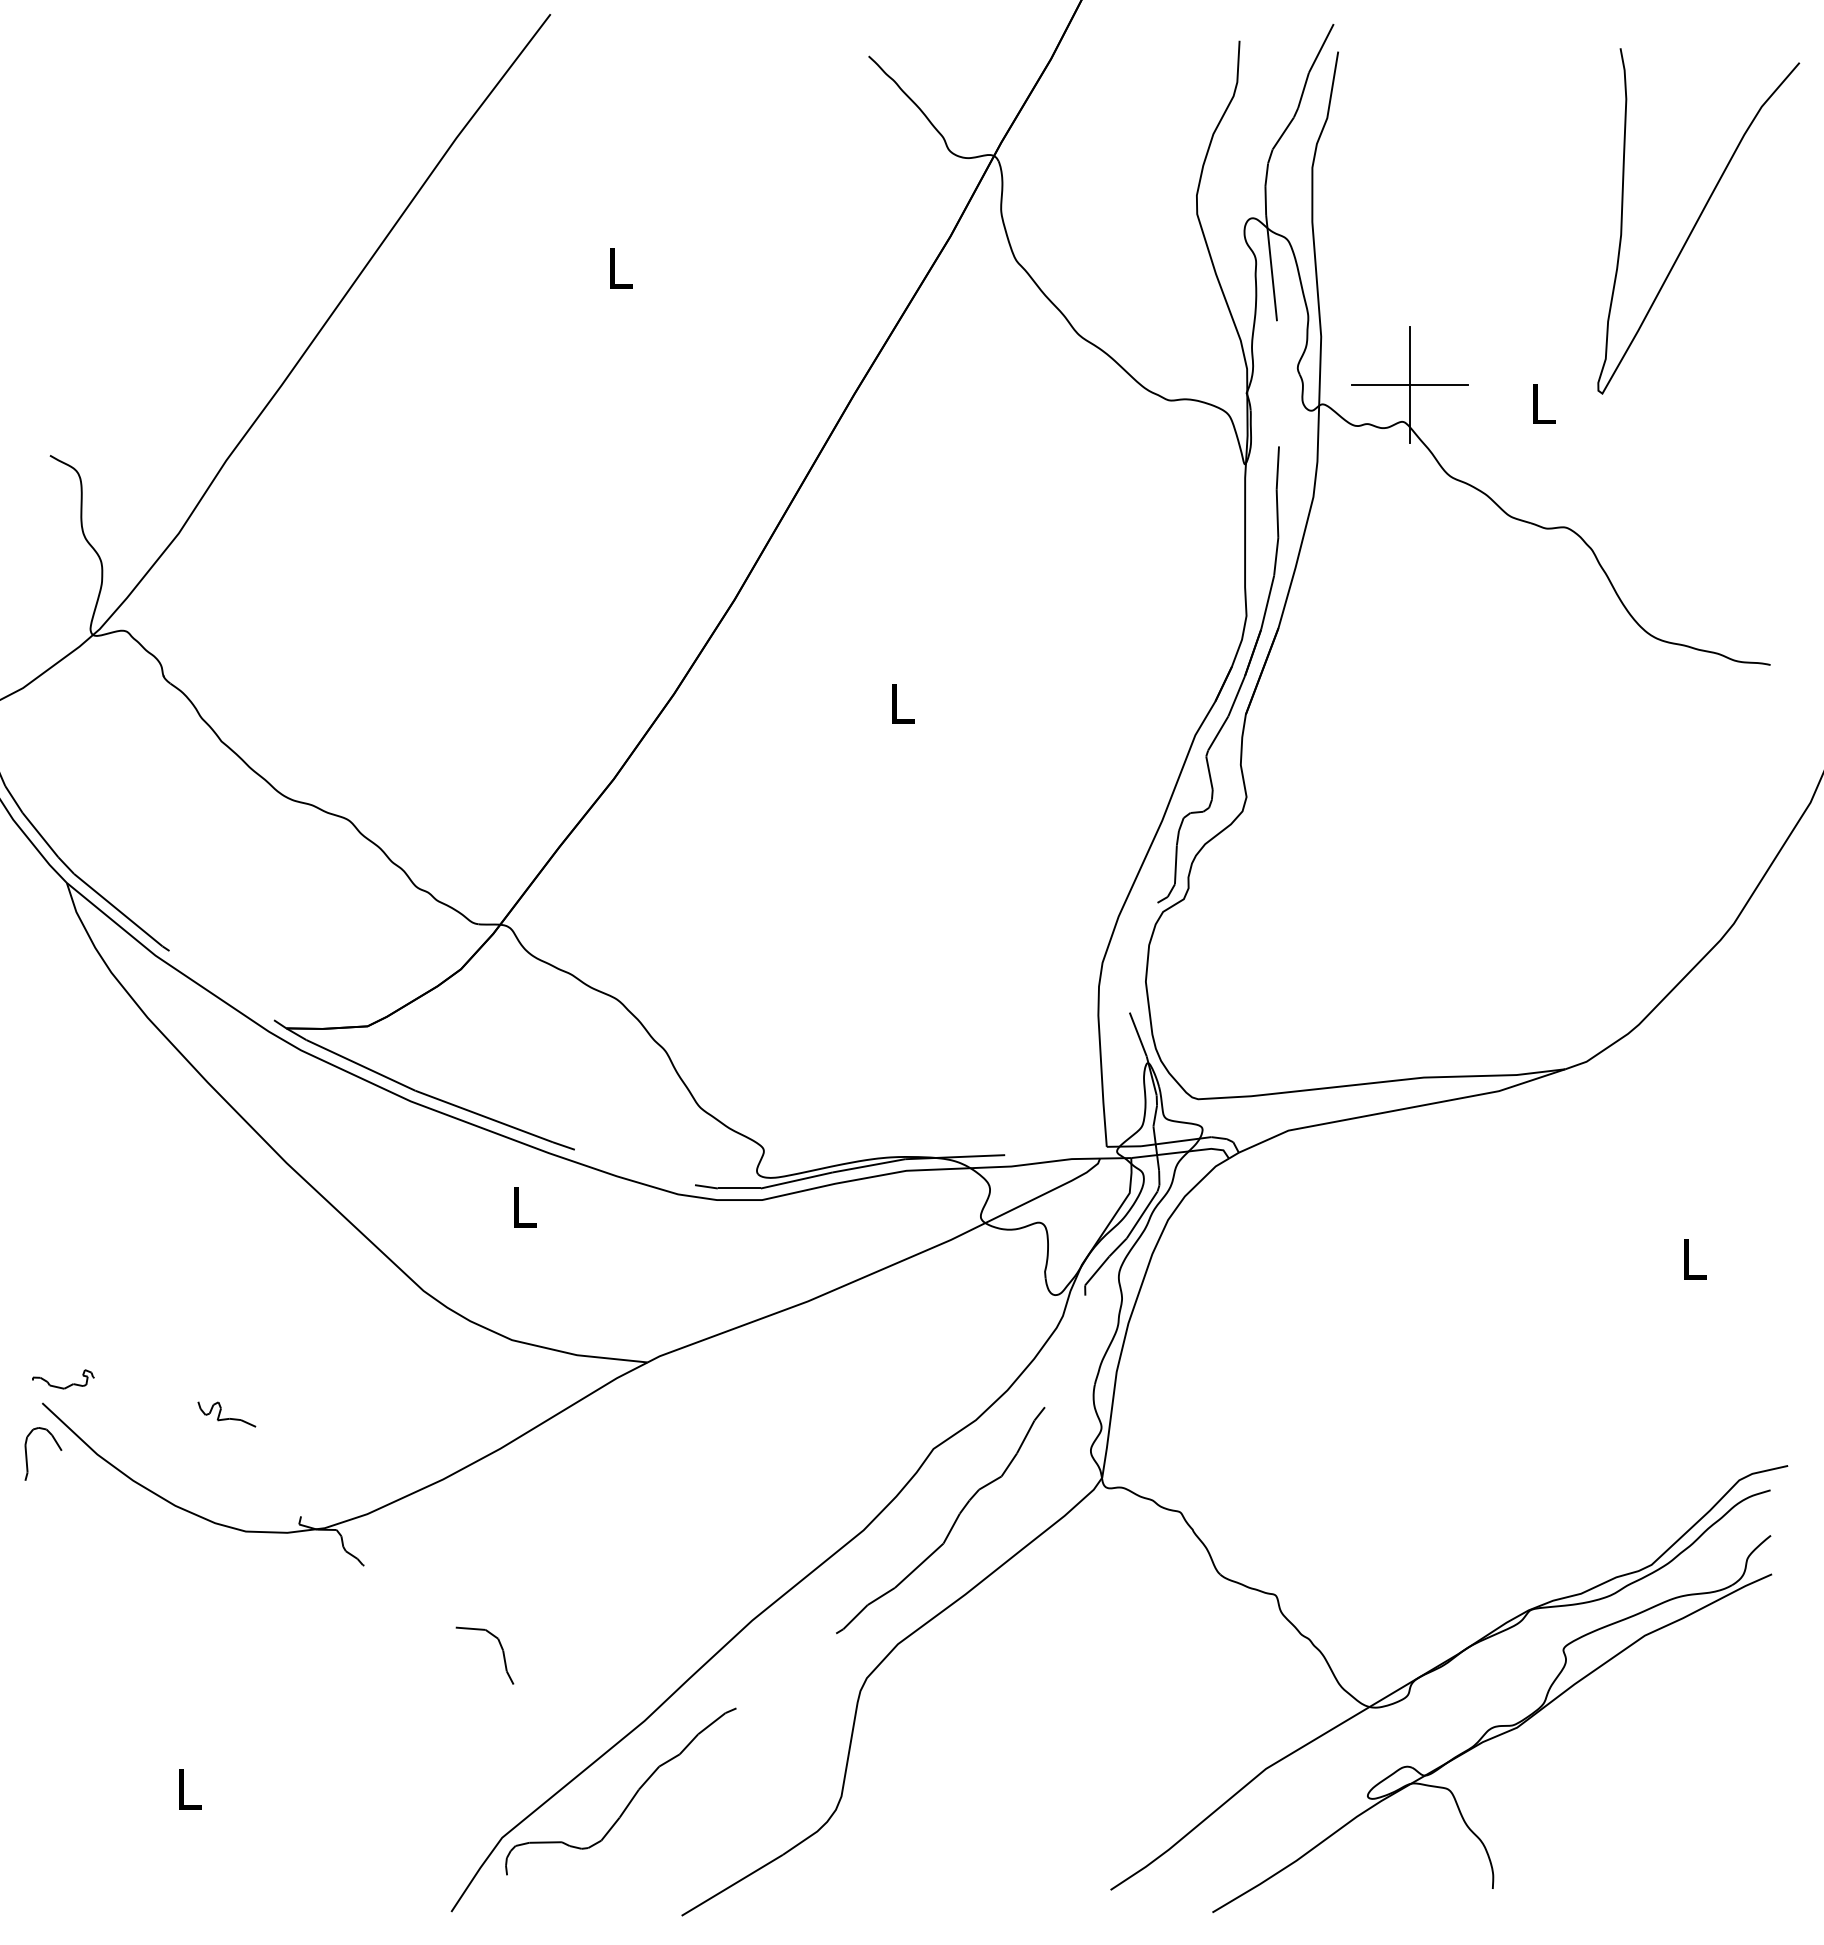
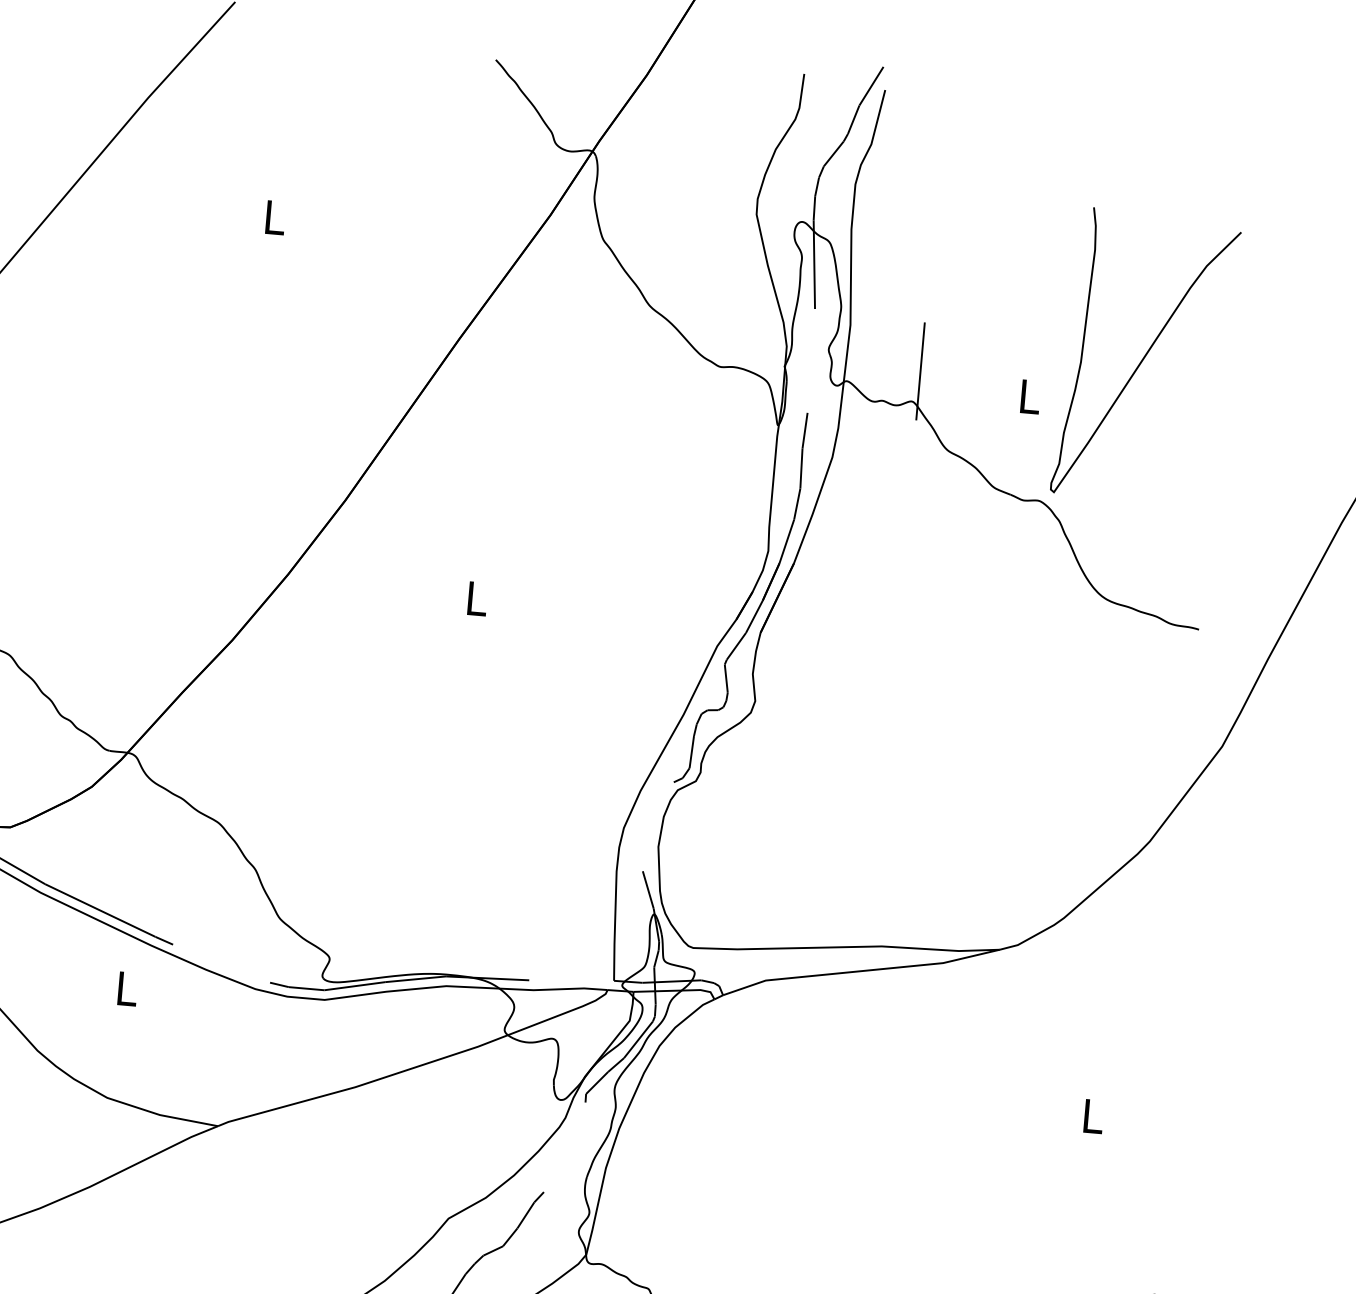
curve: (1698, 221) -> (1146, 356), moved
line: (1409, 384) -> (920, 371), removed

